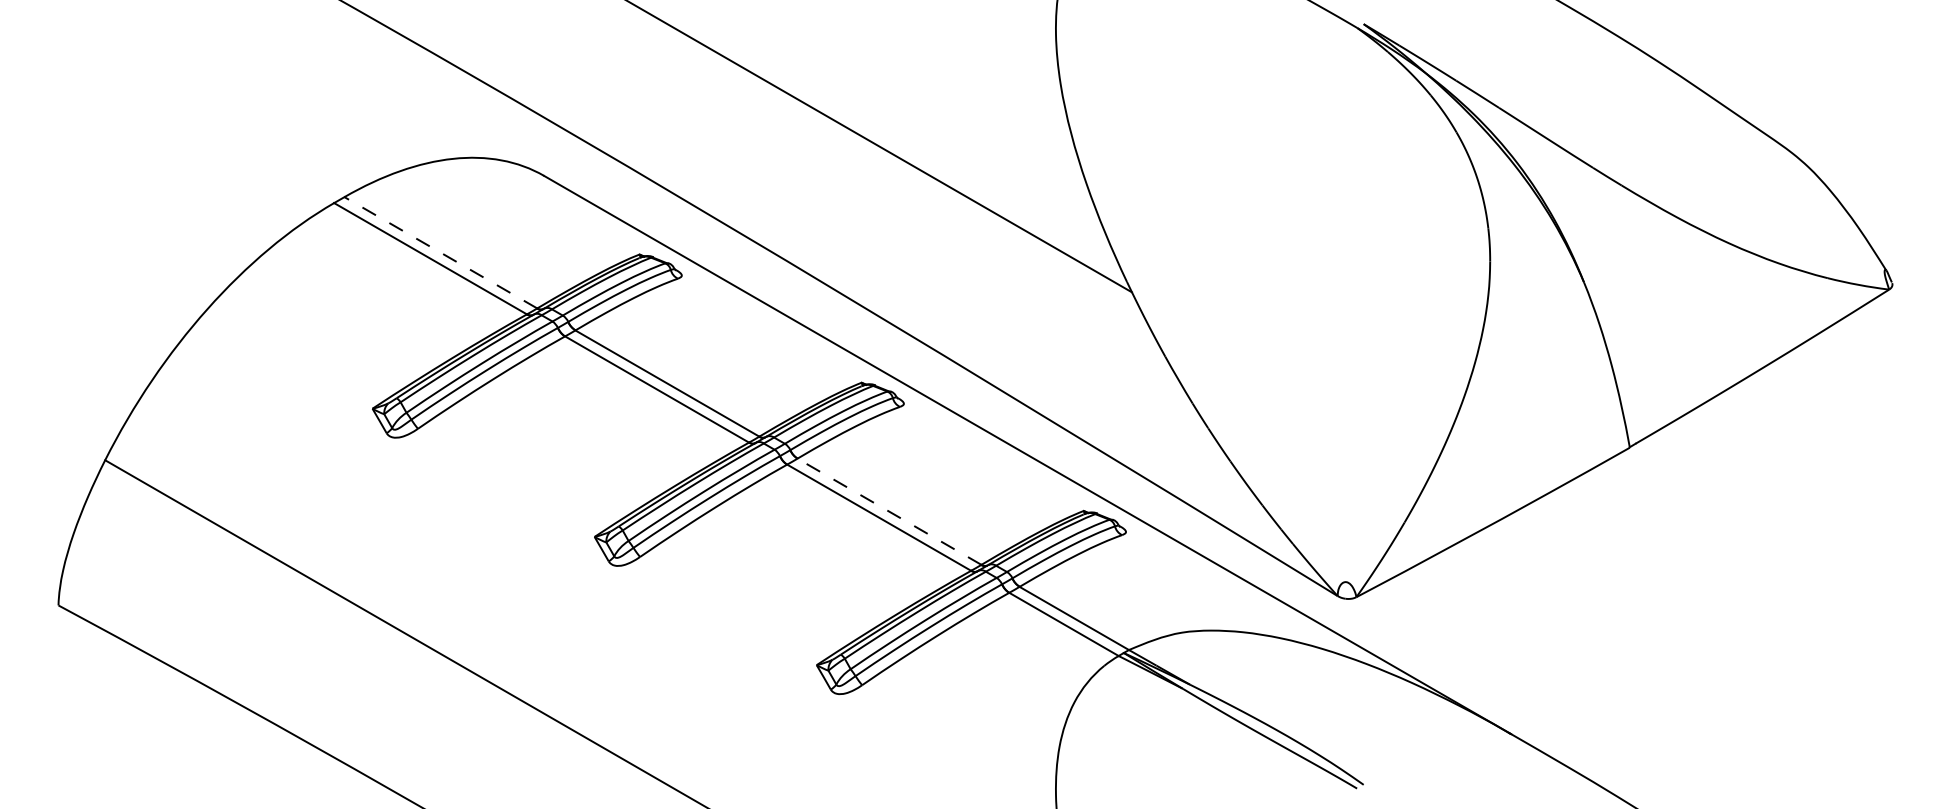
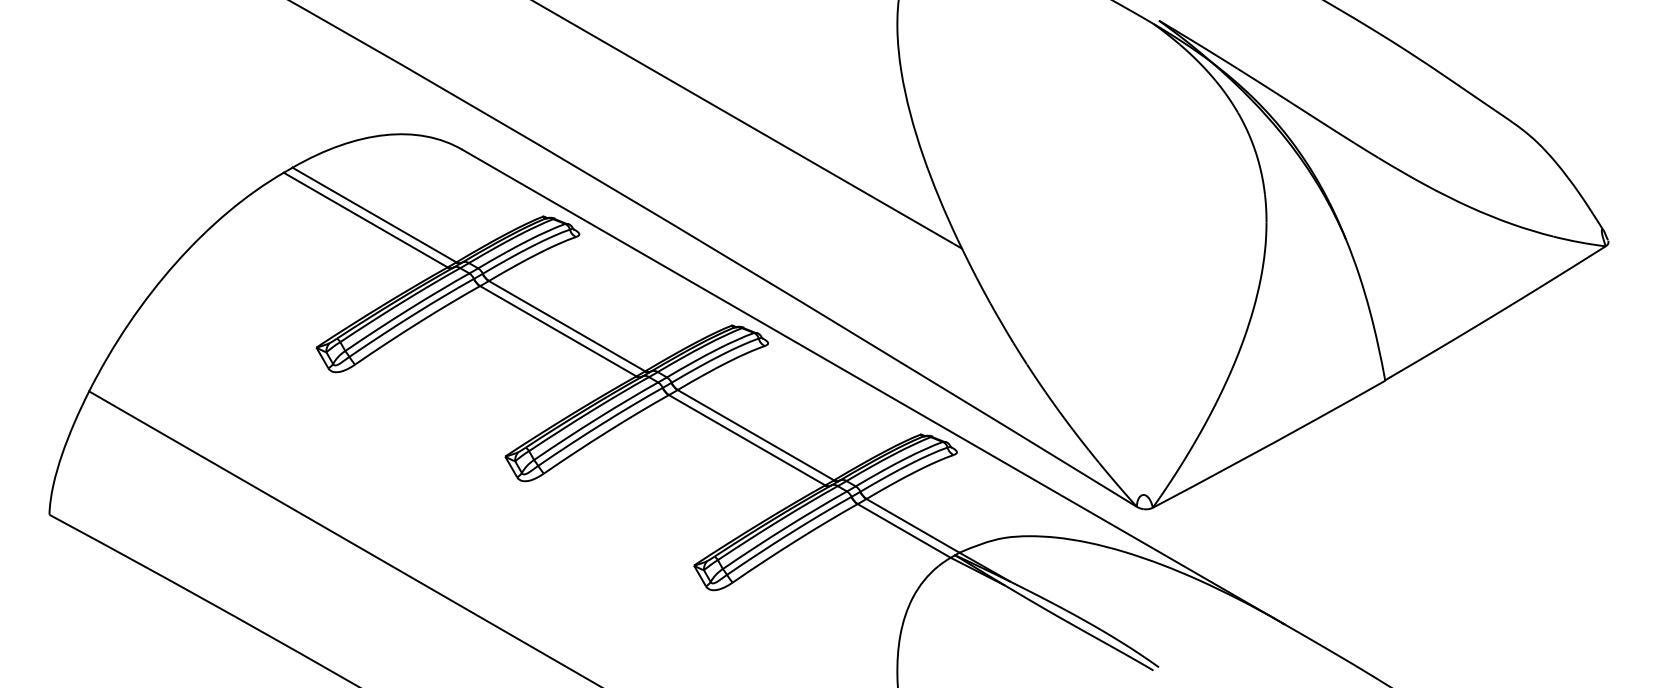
line: (440, 252) -> (374, 214), dashed -> solid
line: (889, 511) -> (755, 434), dashed -> solid

